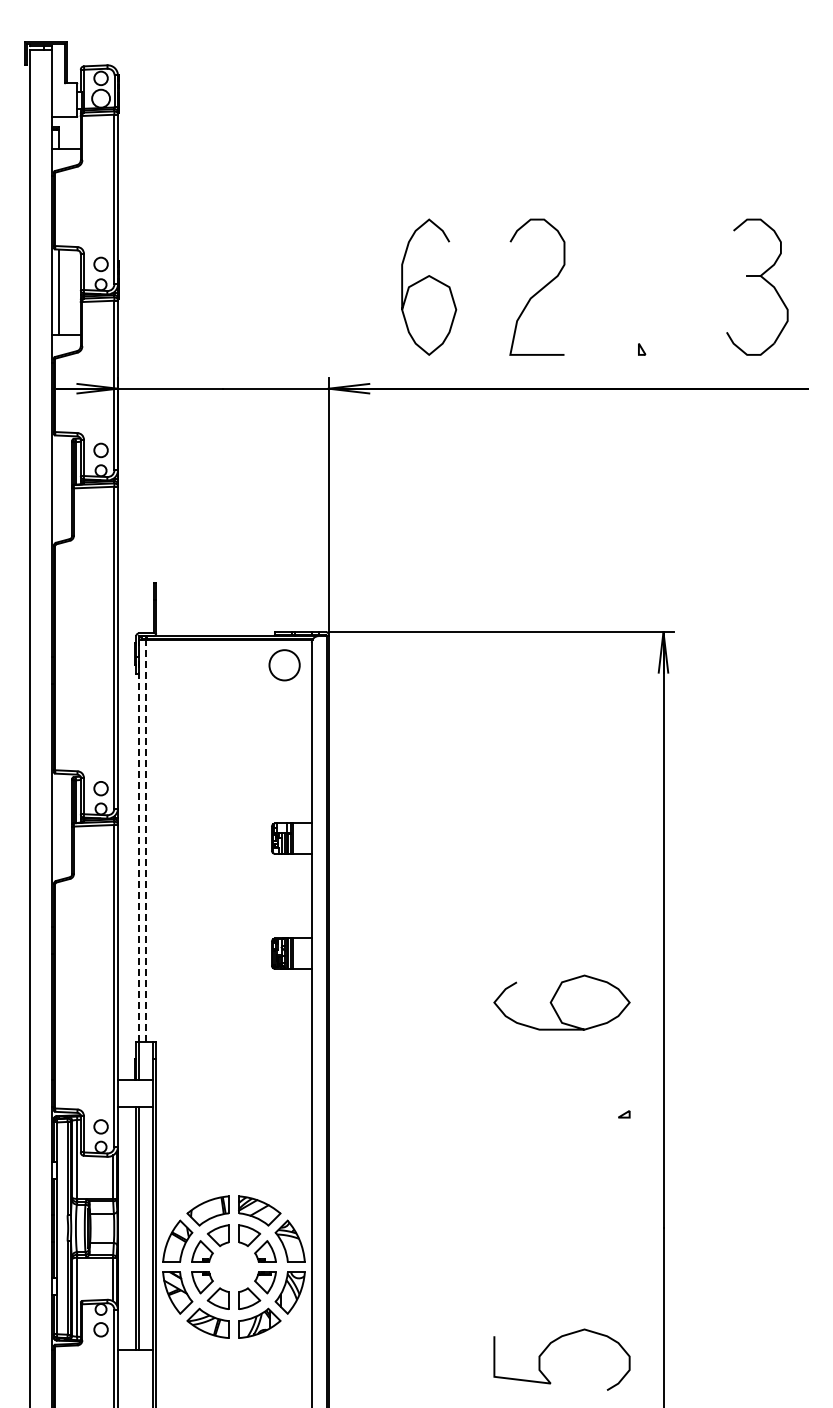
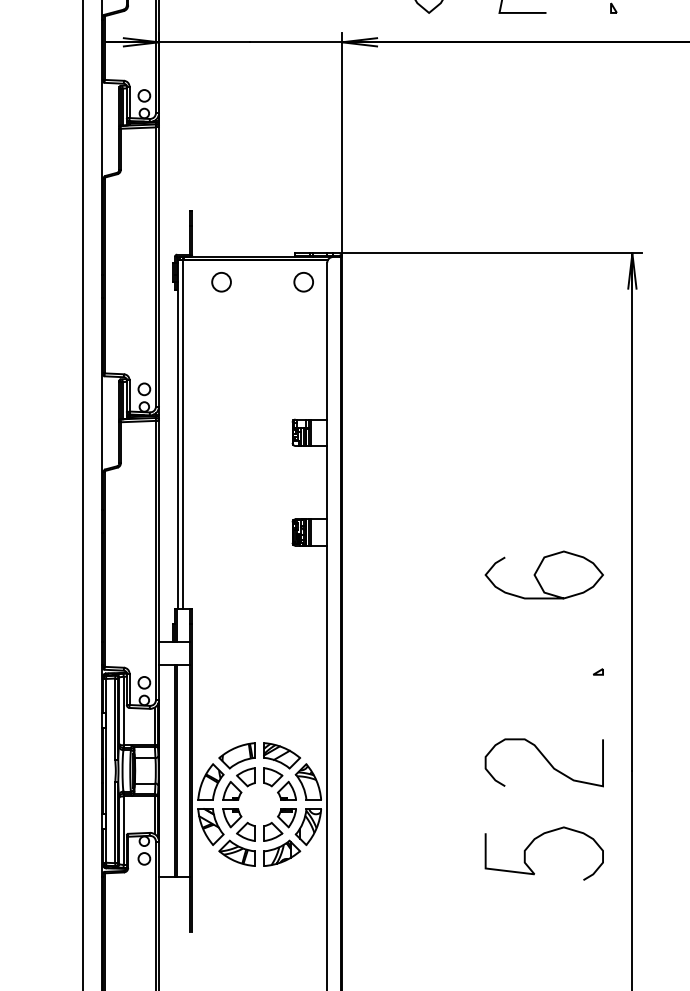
circle: (189, 664) -> (221, 281), added
circle: (284, 664) -> (303, 281), size x0.71
line: (139, 840) -> (177, 434), dashed -> solid
line: (146, 840) -> (183, 434), dashed -> solid
curve: (565, 1218) -> (547, 762), added
curve: (549, 1346) -> (533, 842), moved

